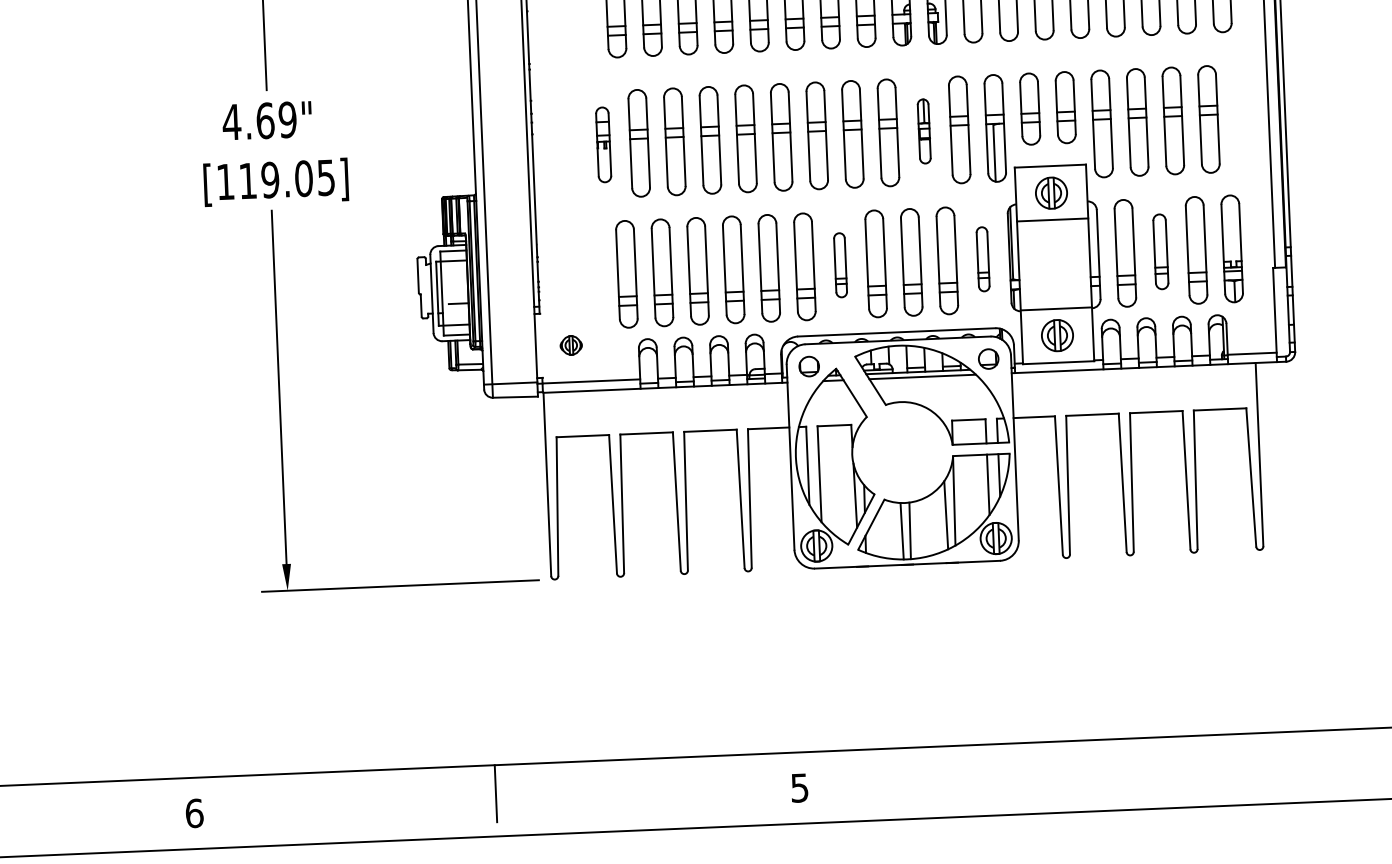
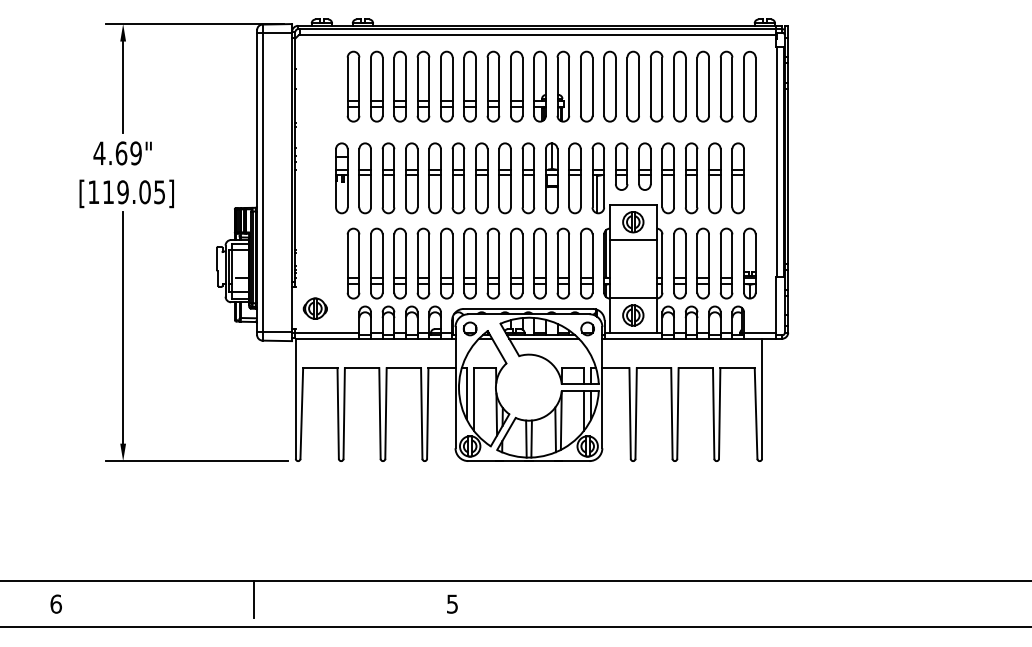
part: (923, 131) -> (551, 178), size x1.67
part: (603, 145) -> (341, 178), size x1.43
part: (1159, 251) -> (702, 263), size x1.43
part: (982, 259) -> (586, 263), size x1.67
part: (840, 265) -> (493, 263), size x1.67
part: (570, 345) -> (314, 308), size x1.67

